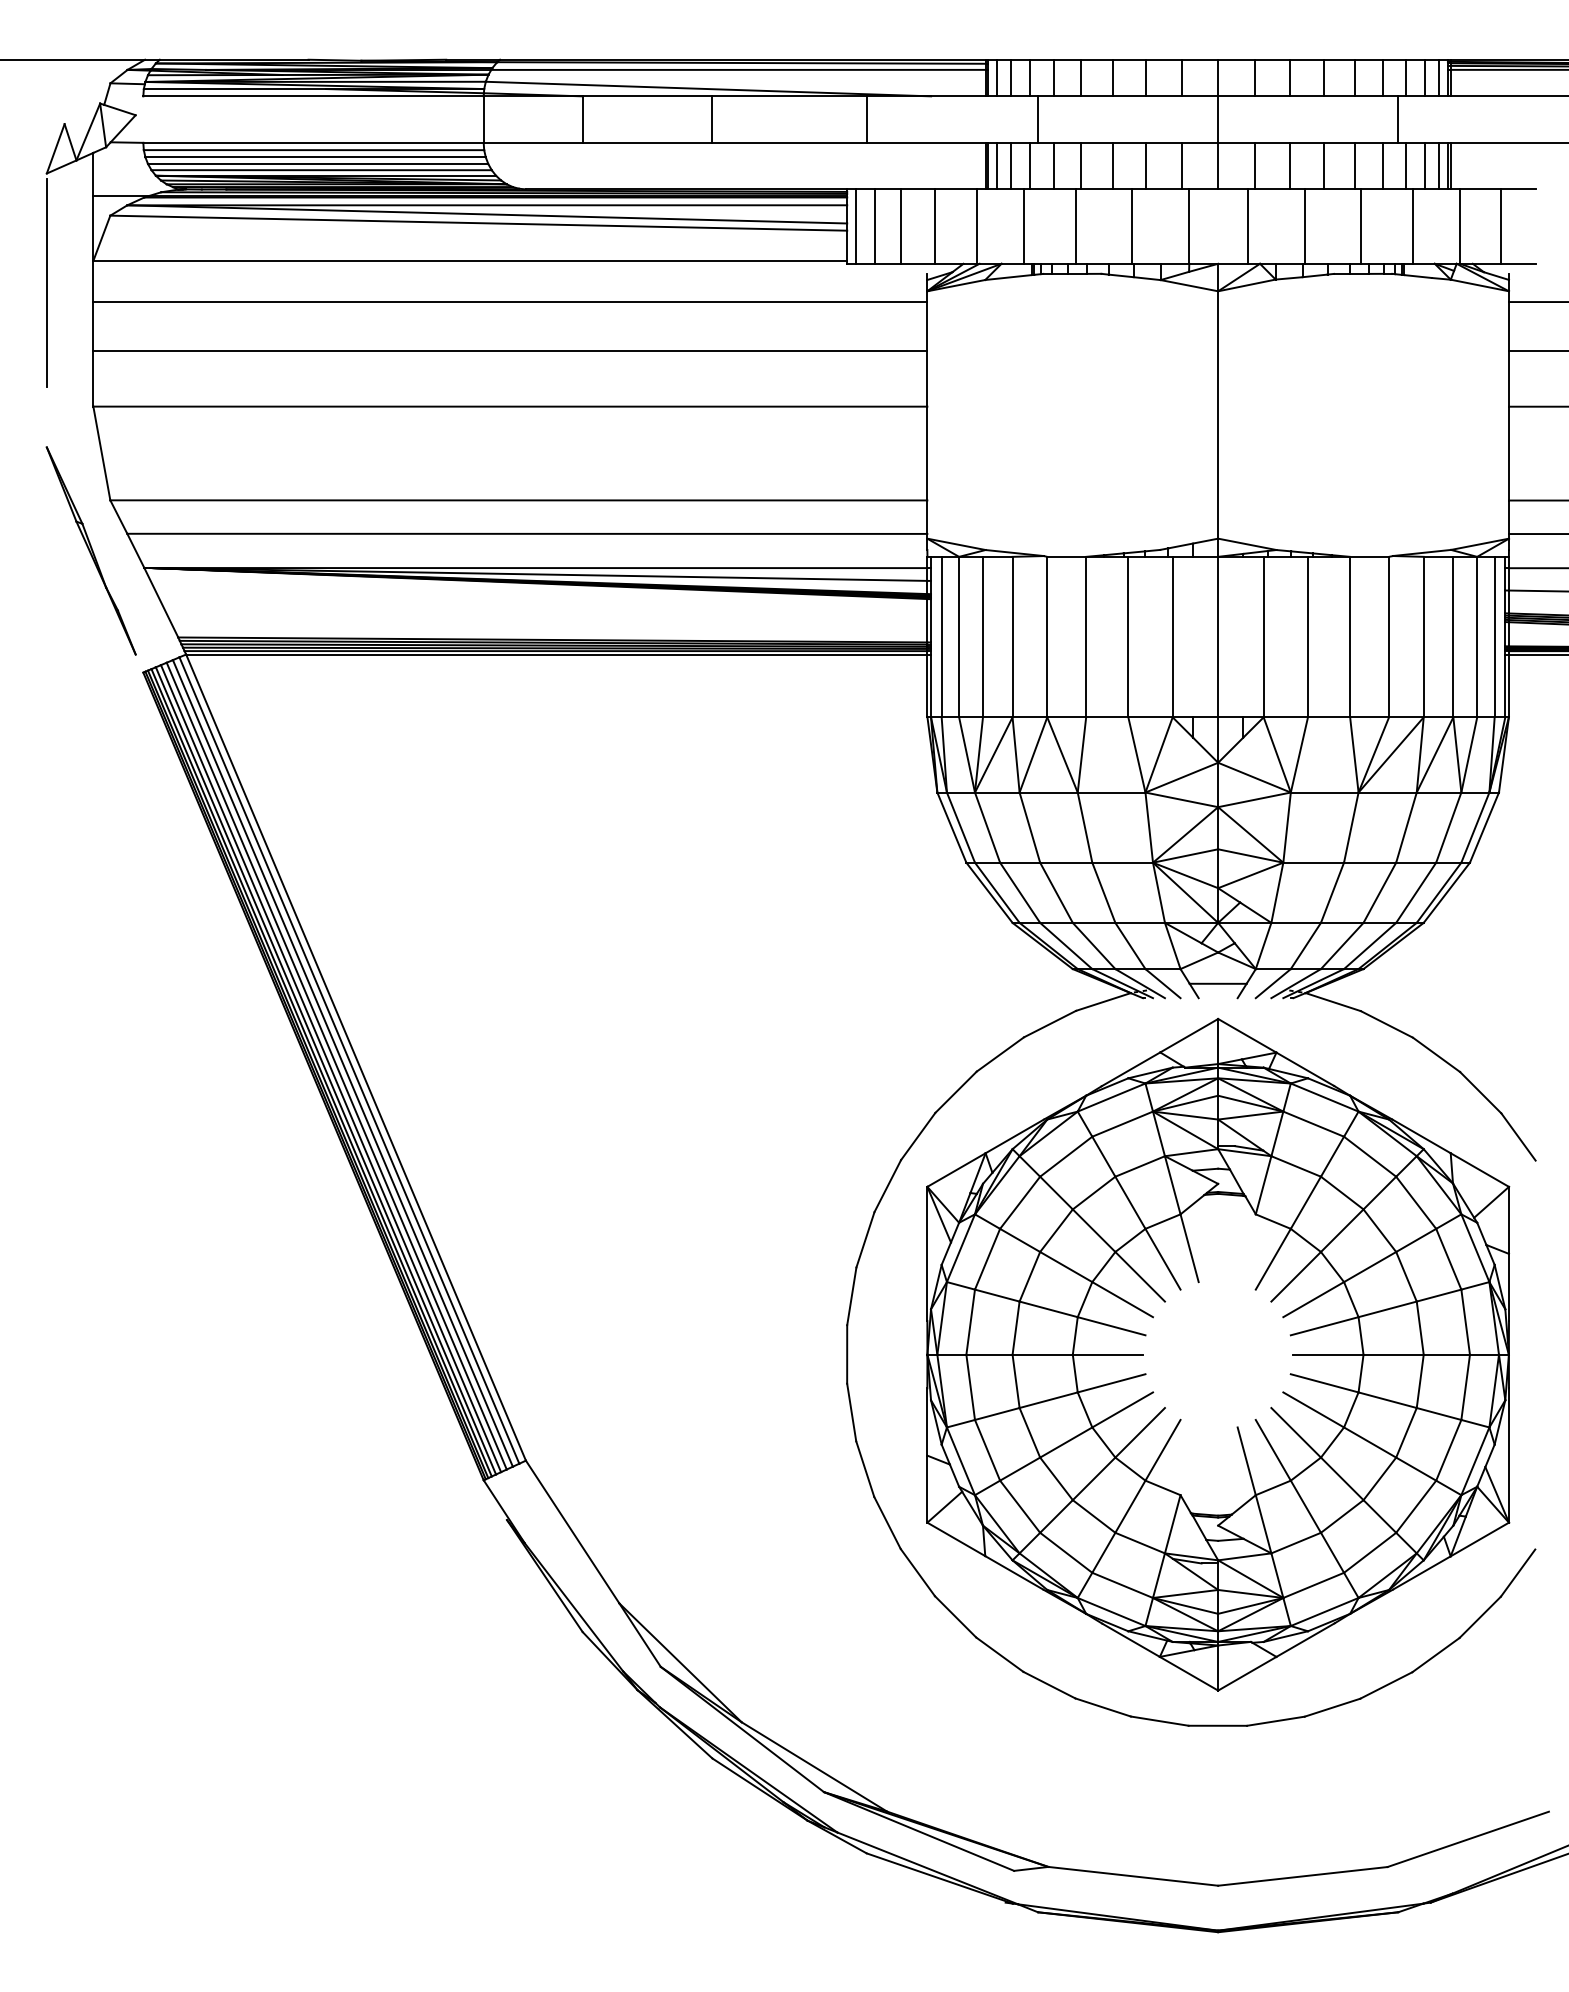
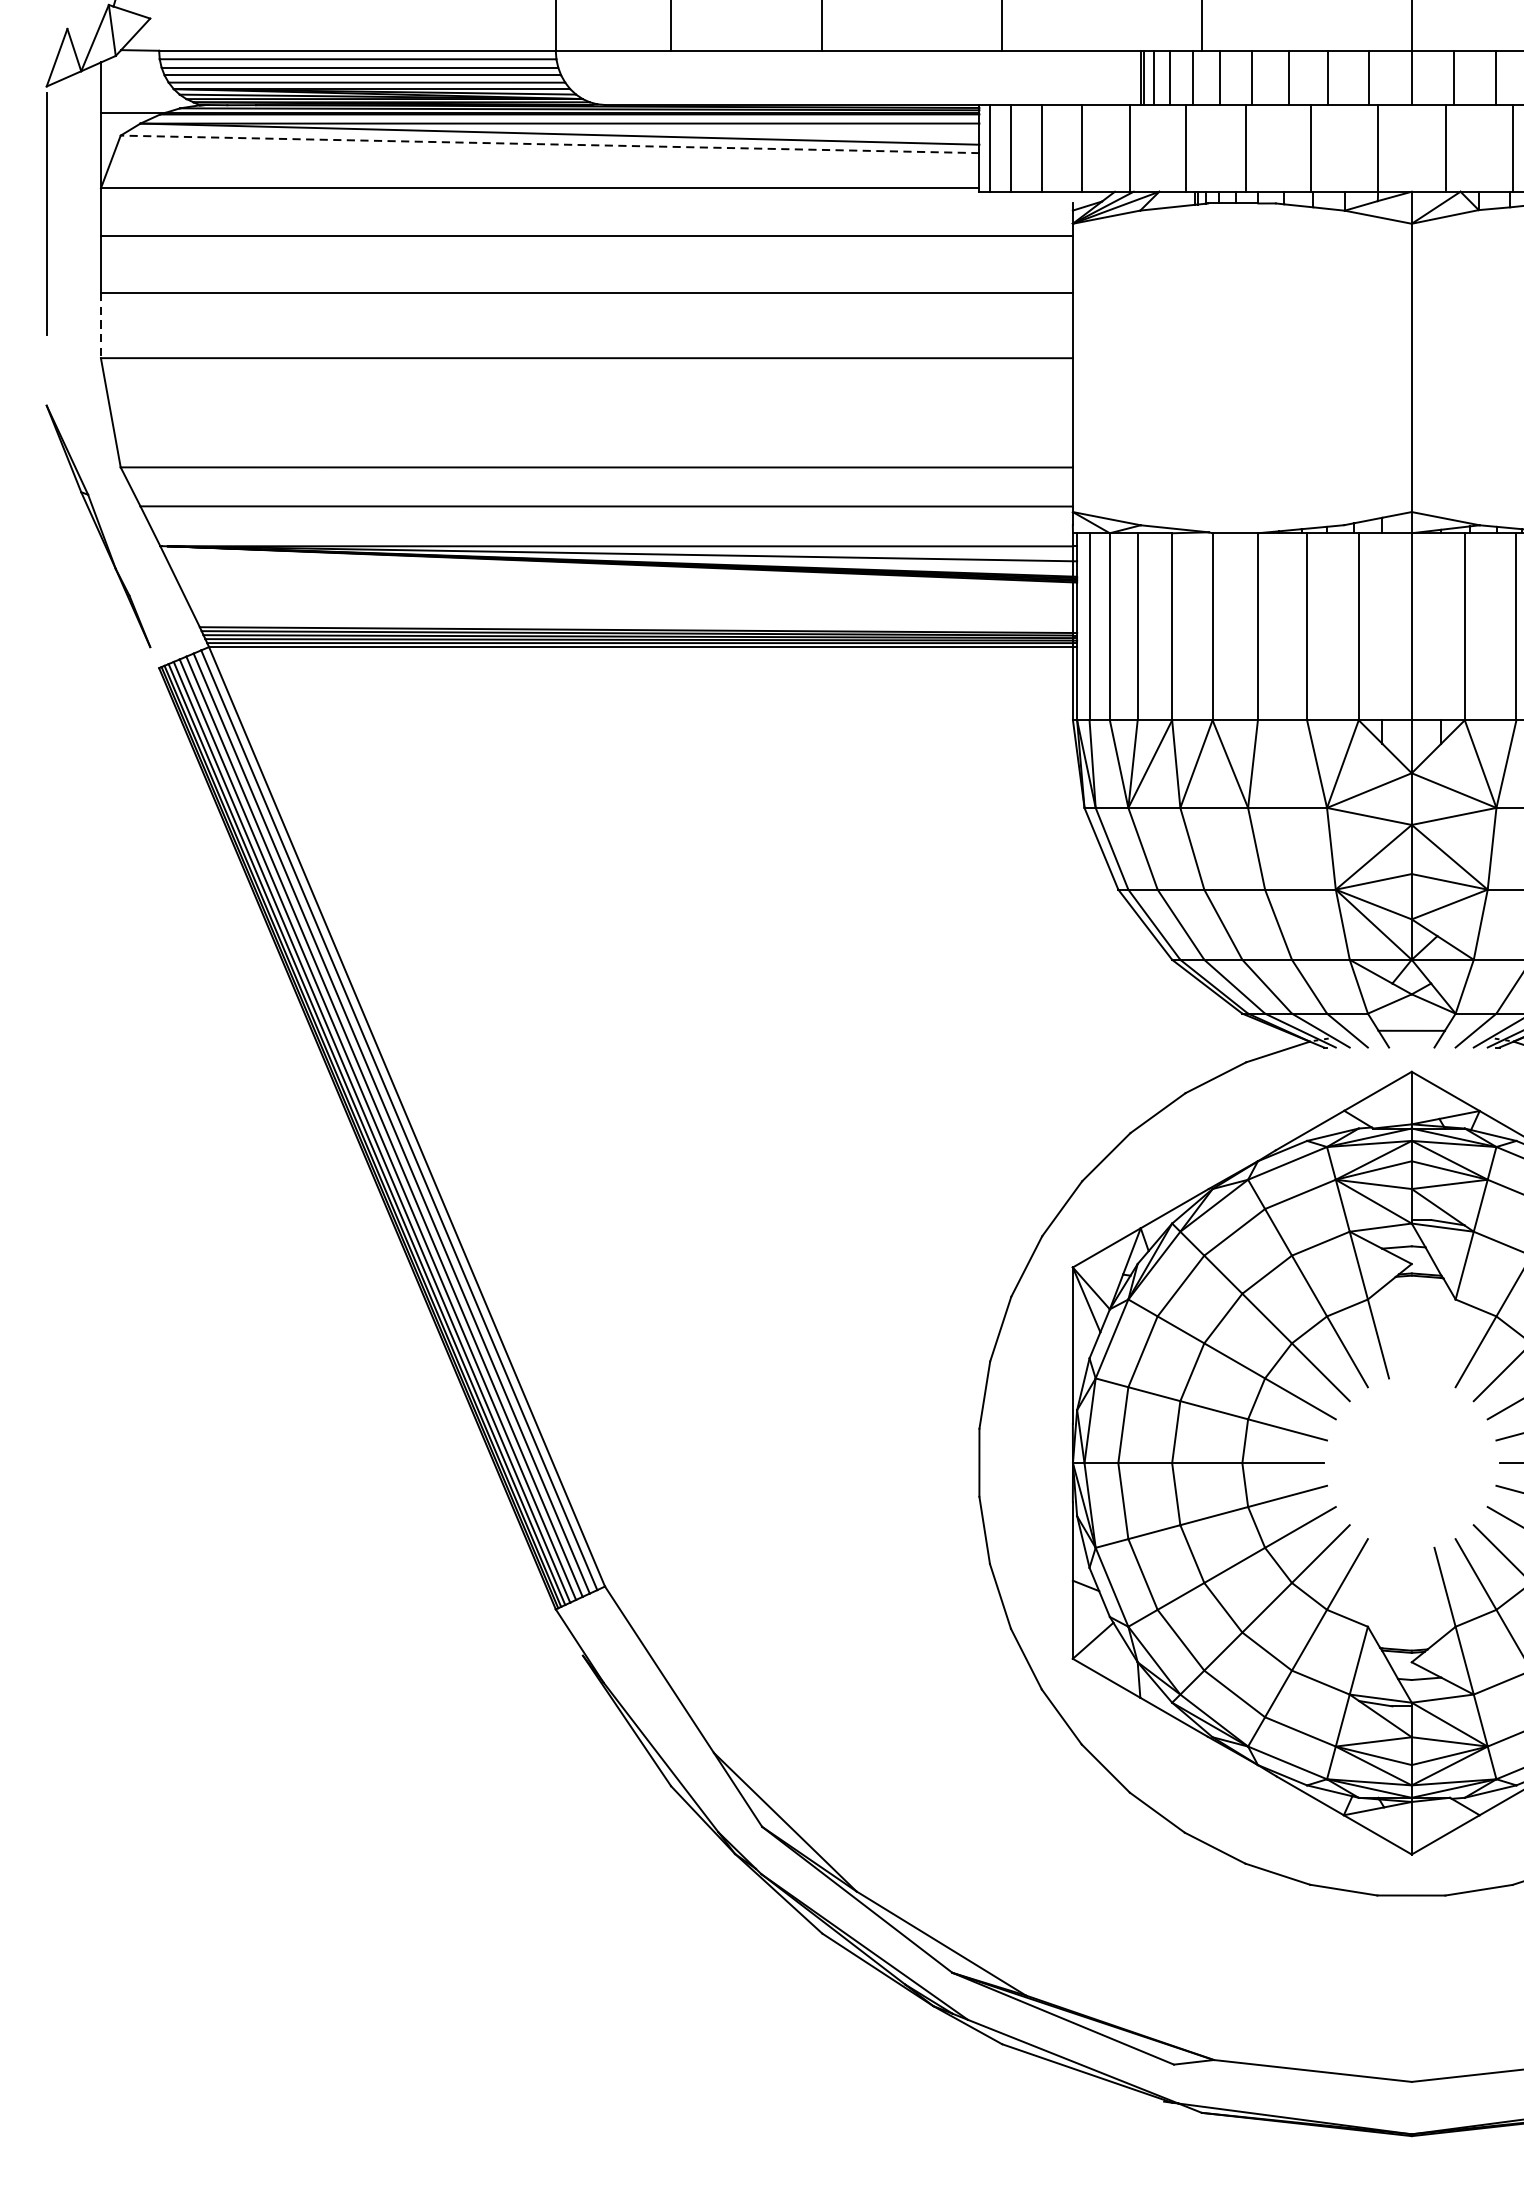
line: (478, 223) -> (549, 144), solid -> dashed
line: (93, 378) -> (101, 325), solid -> dashed

